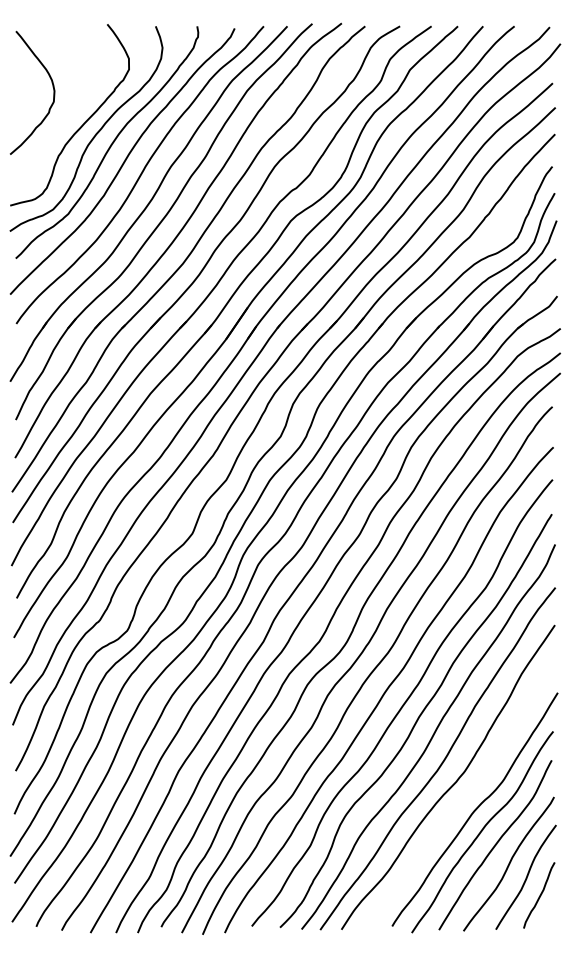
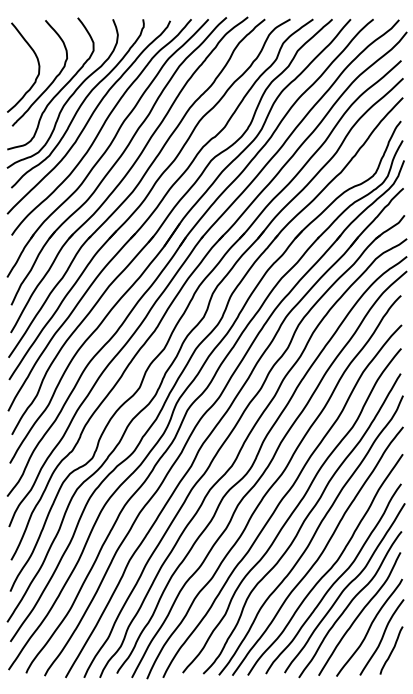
curve: (71, 112) -> (51, 81), added
curve: (463, 797) -> (336, 579), added

